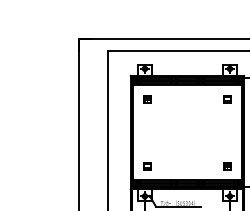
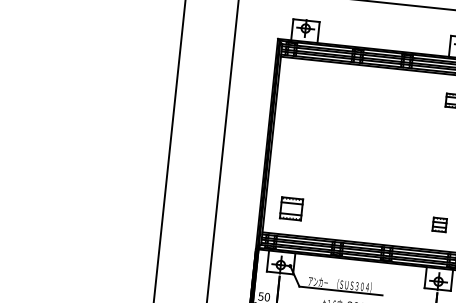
part: (147, 99) -> (304, 85), removed
part: (147, 166) -> (291, 210), size x1.6

